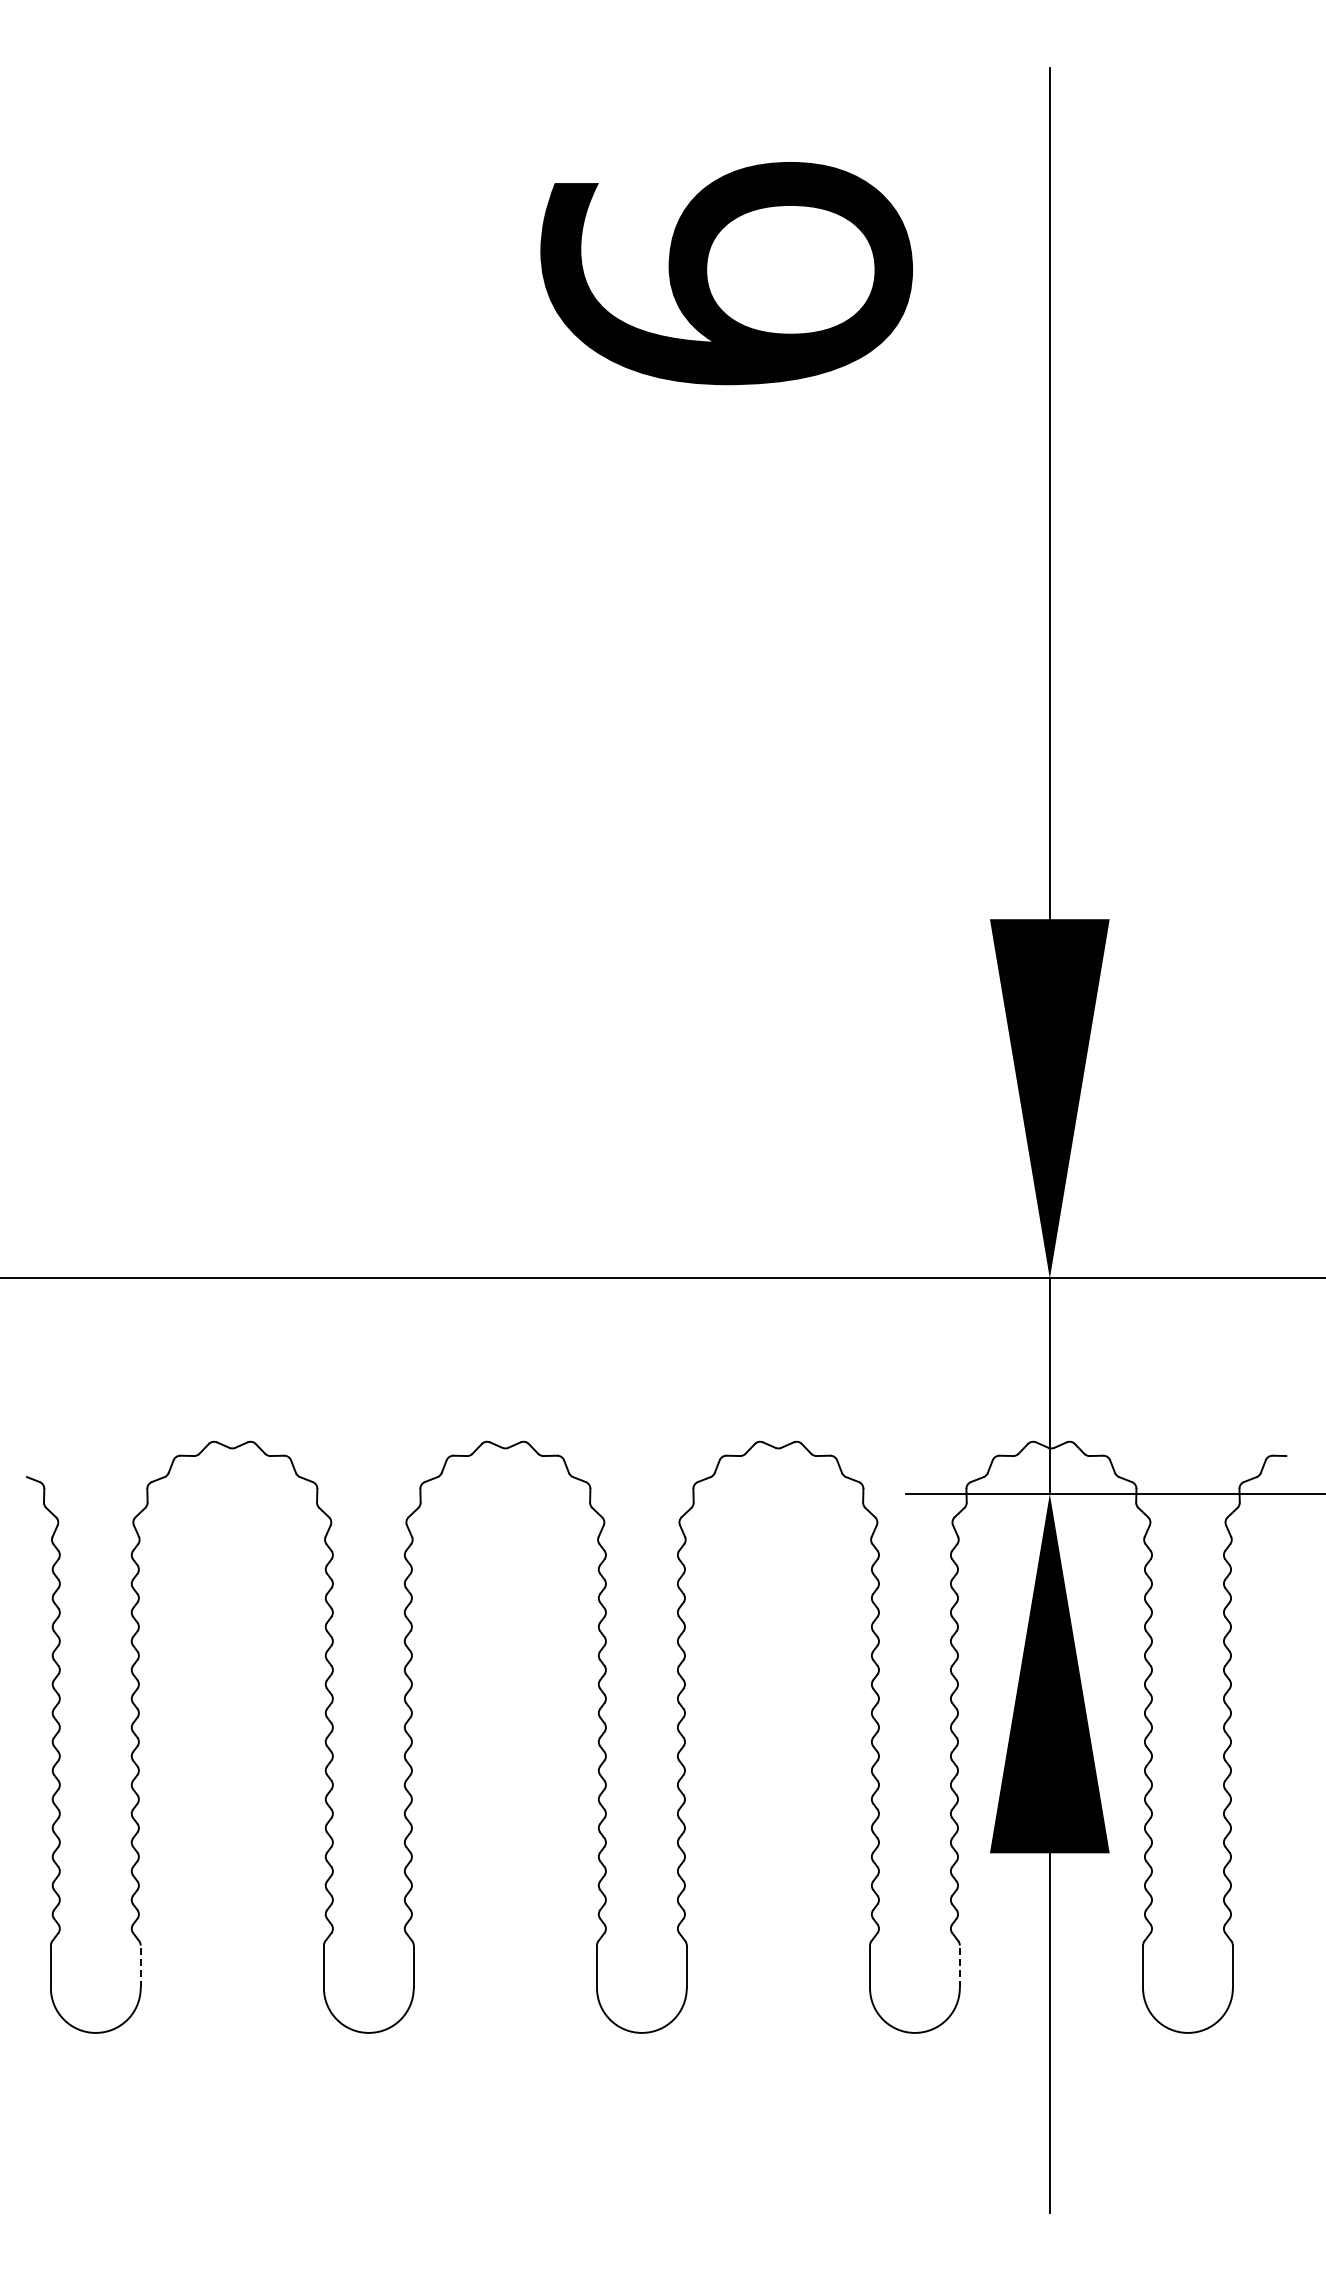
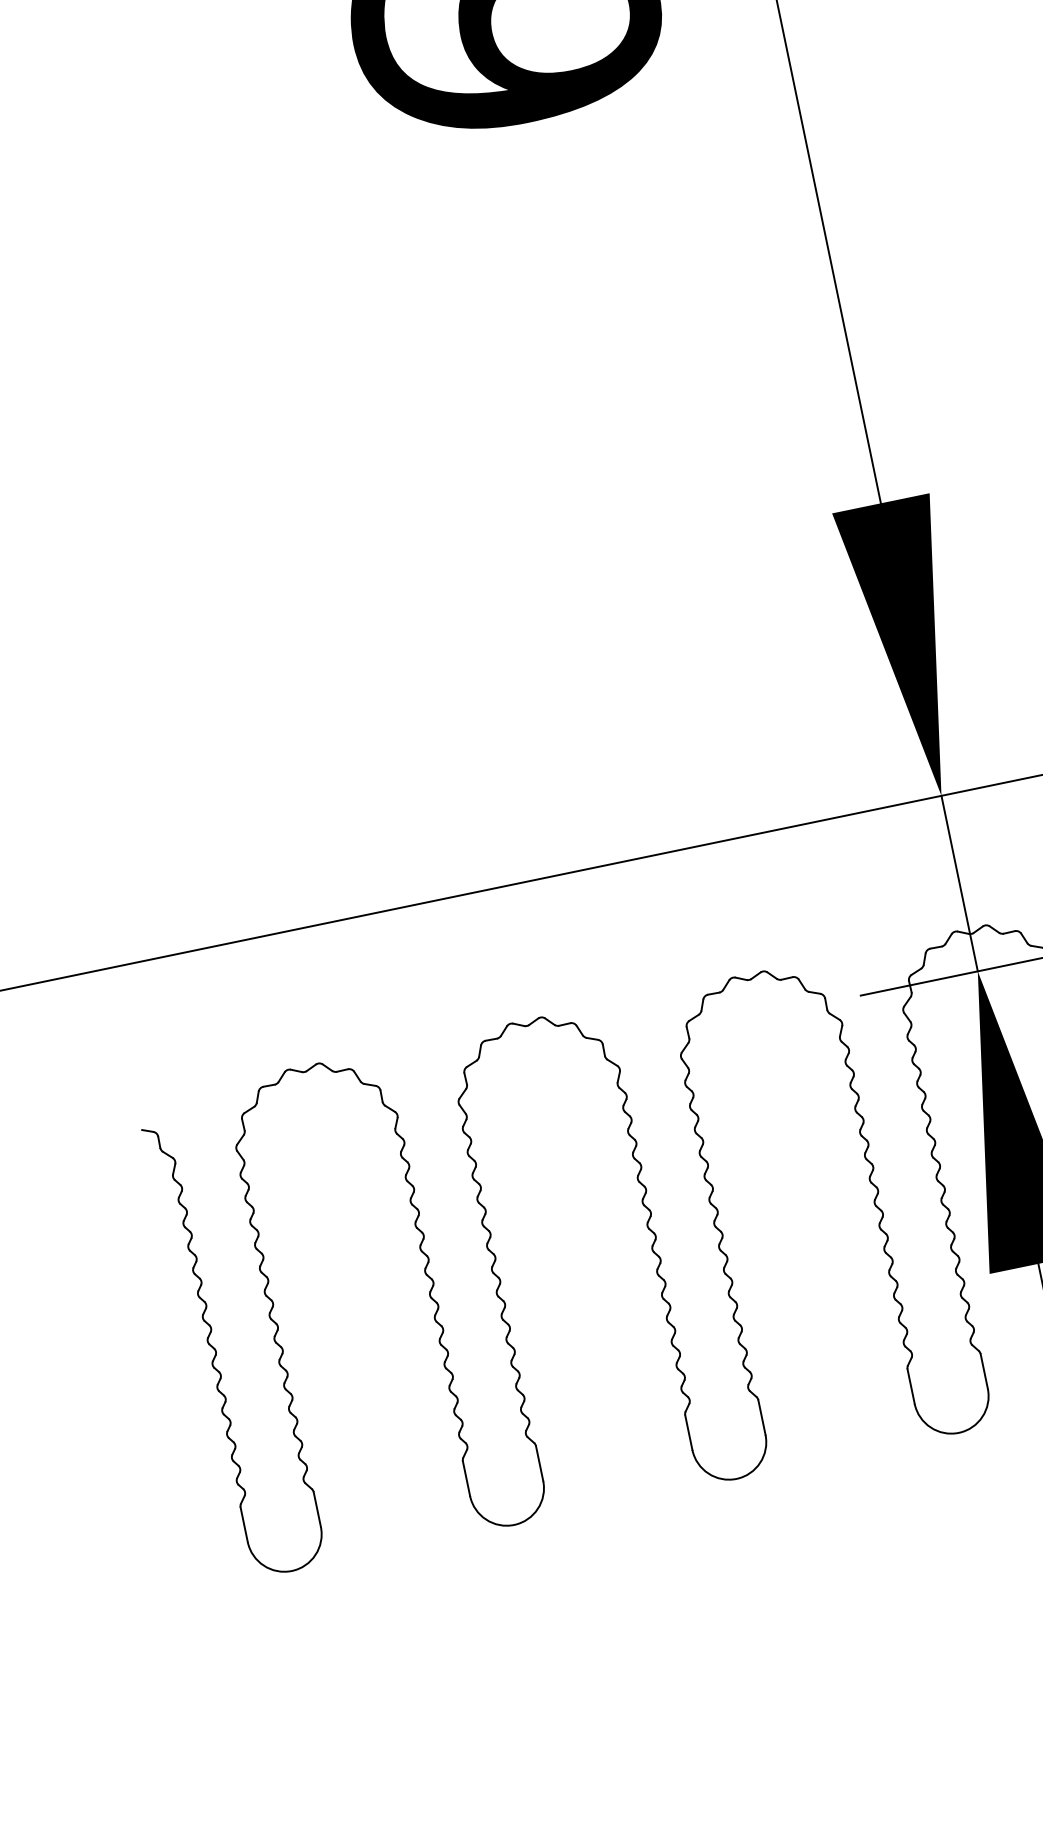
line: (140, 1966) -> (317, 1509), dashed -> solid
line: (959, 1966) -> (983, 1371), dashed -> solid

